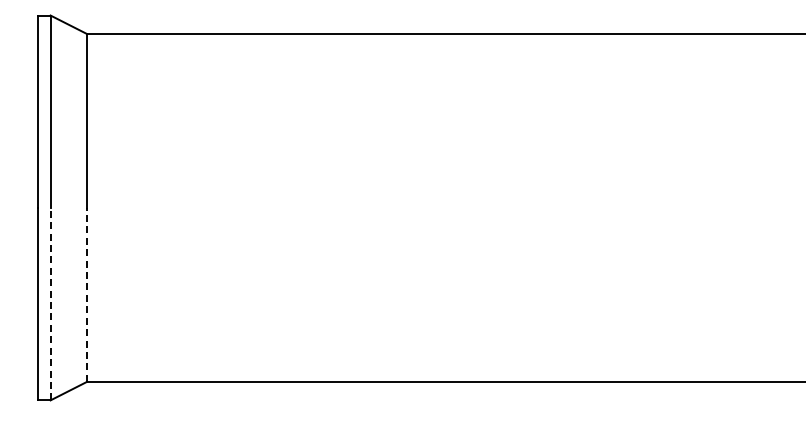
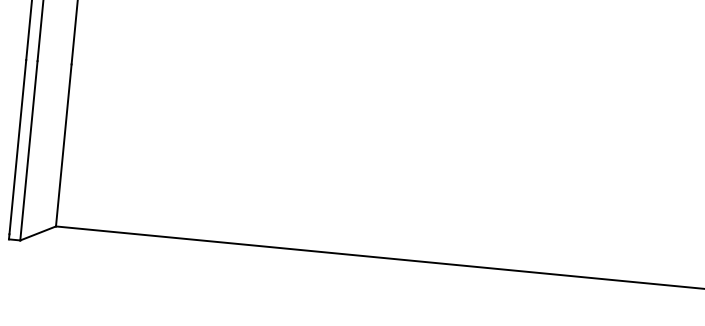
line: (87, 294) -> (64, 145), dashed -> solid
line: (50, 303) -> (28, 150), dashed -> solid

